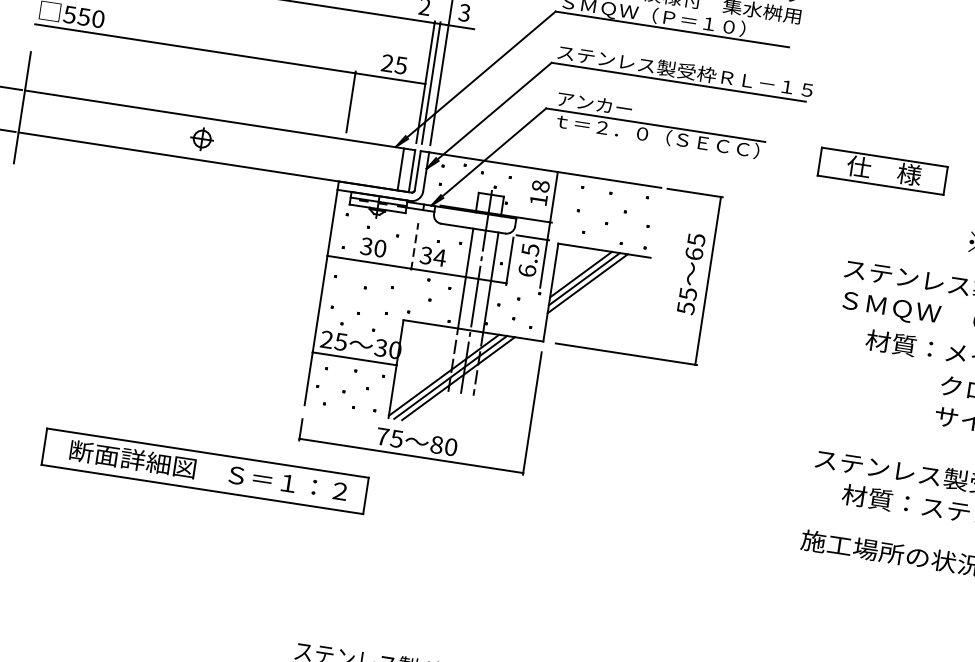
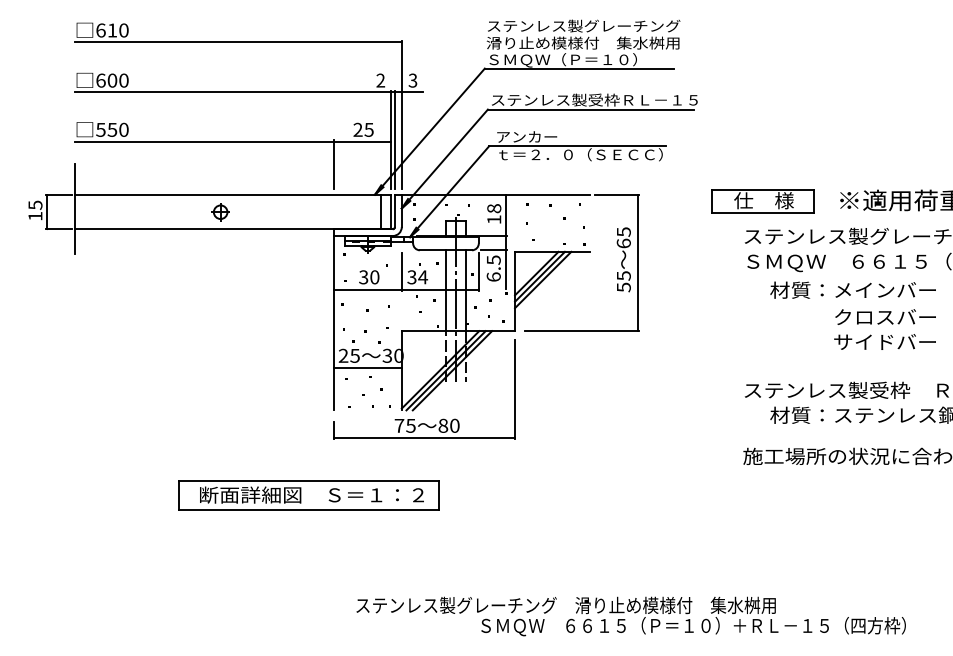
part: (882, 171) -> (762, 201), moved
line: (414, 246) -> (401, 271), dashed -> solid
part: (204, 470) -> (308, 495), moved

